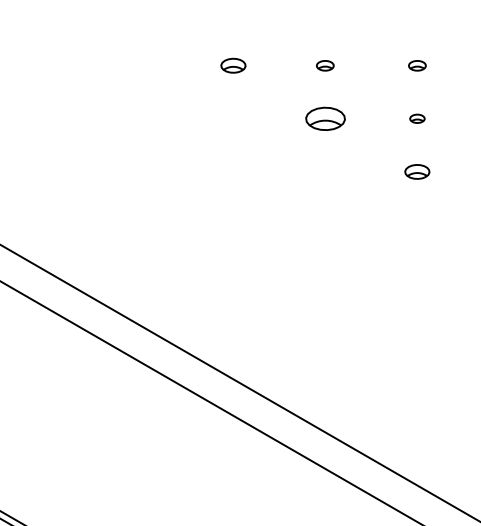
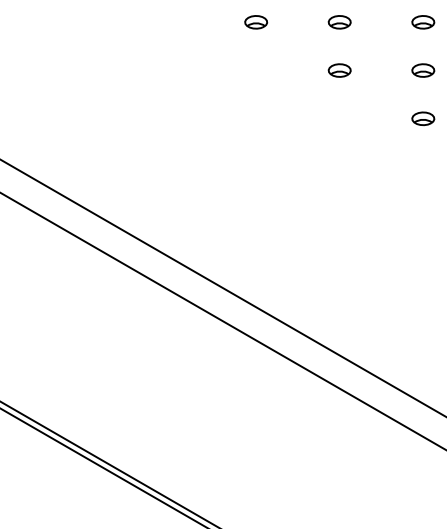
part: (325, 65) -> (339, 22), size x1.43
part: (417, 65) -> (423, 22), size x1.43
part: (325, 118) -> (339, 70), size x0.62
part: (417, 118) -> (423, 70), size x1.67

